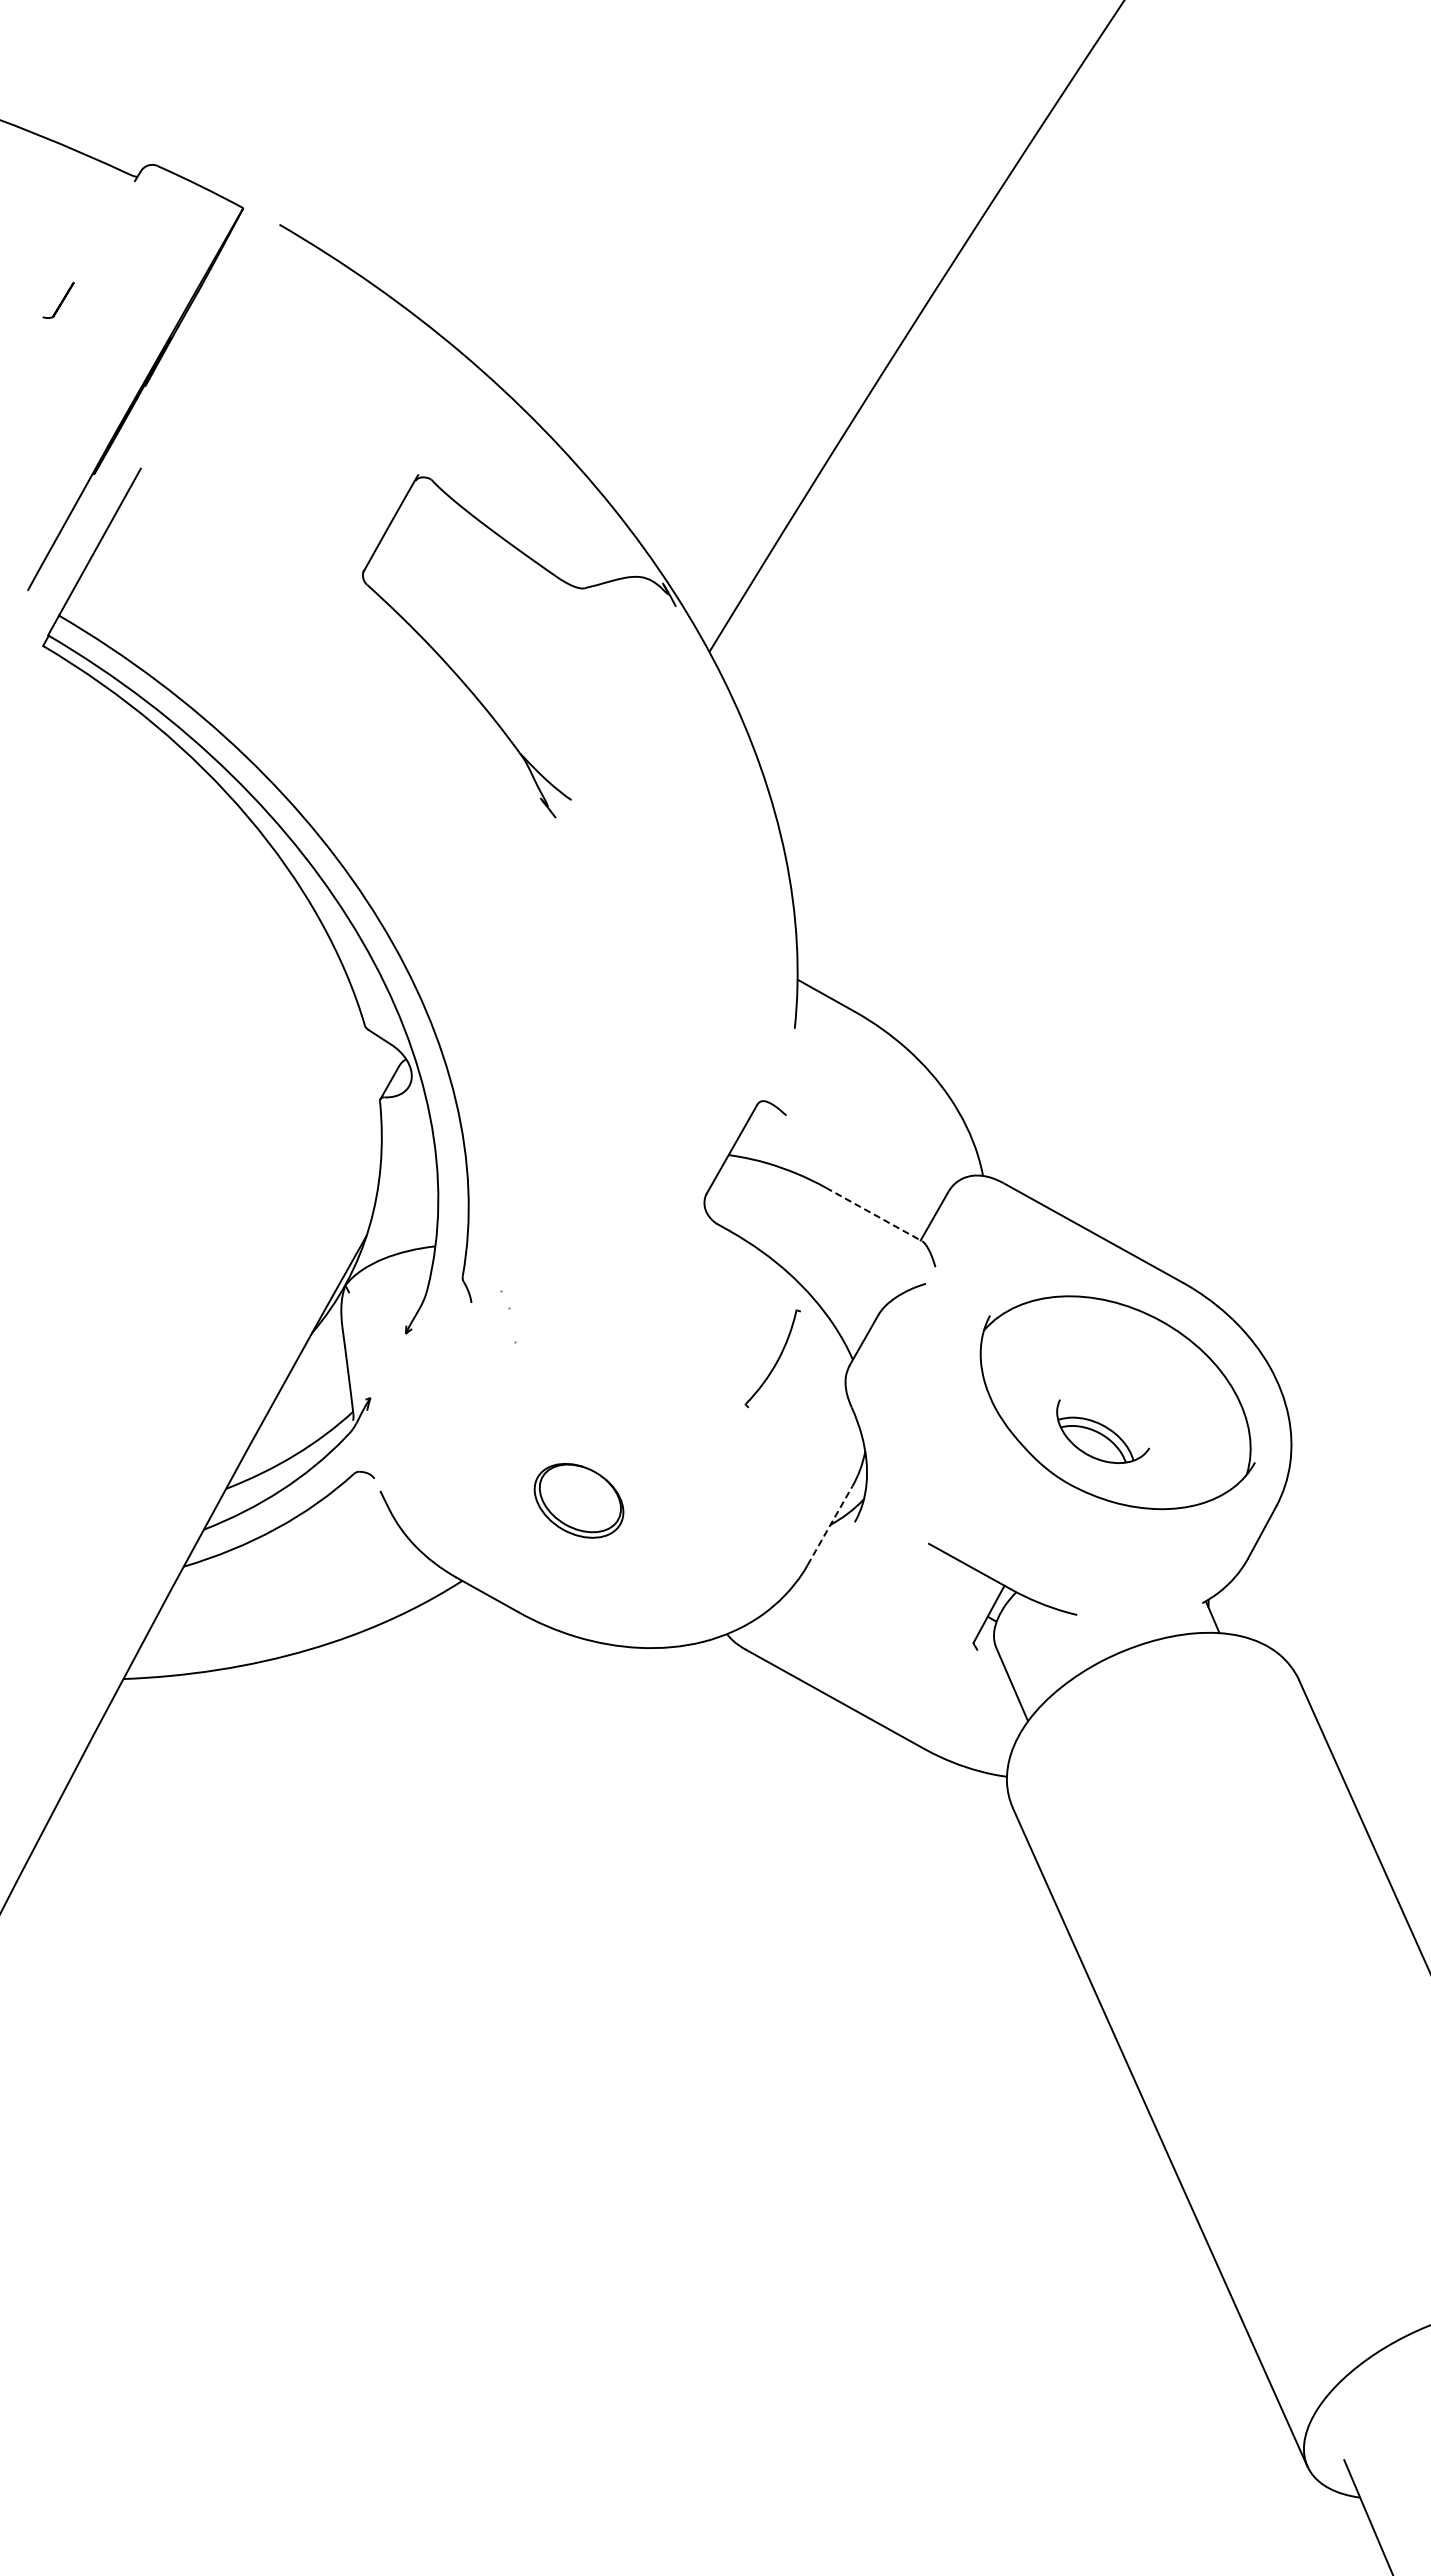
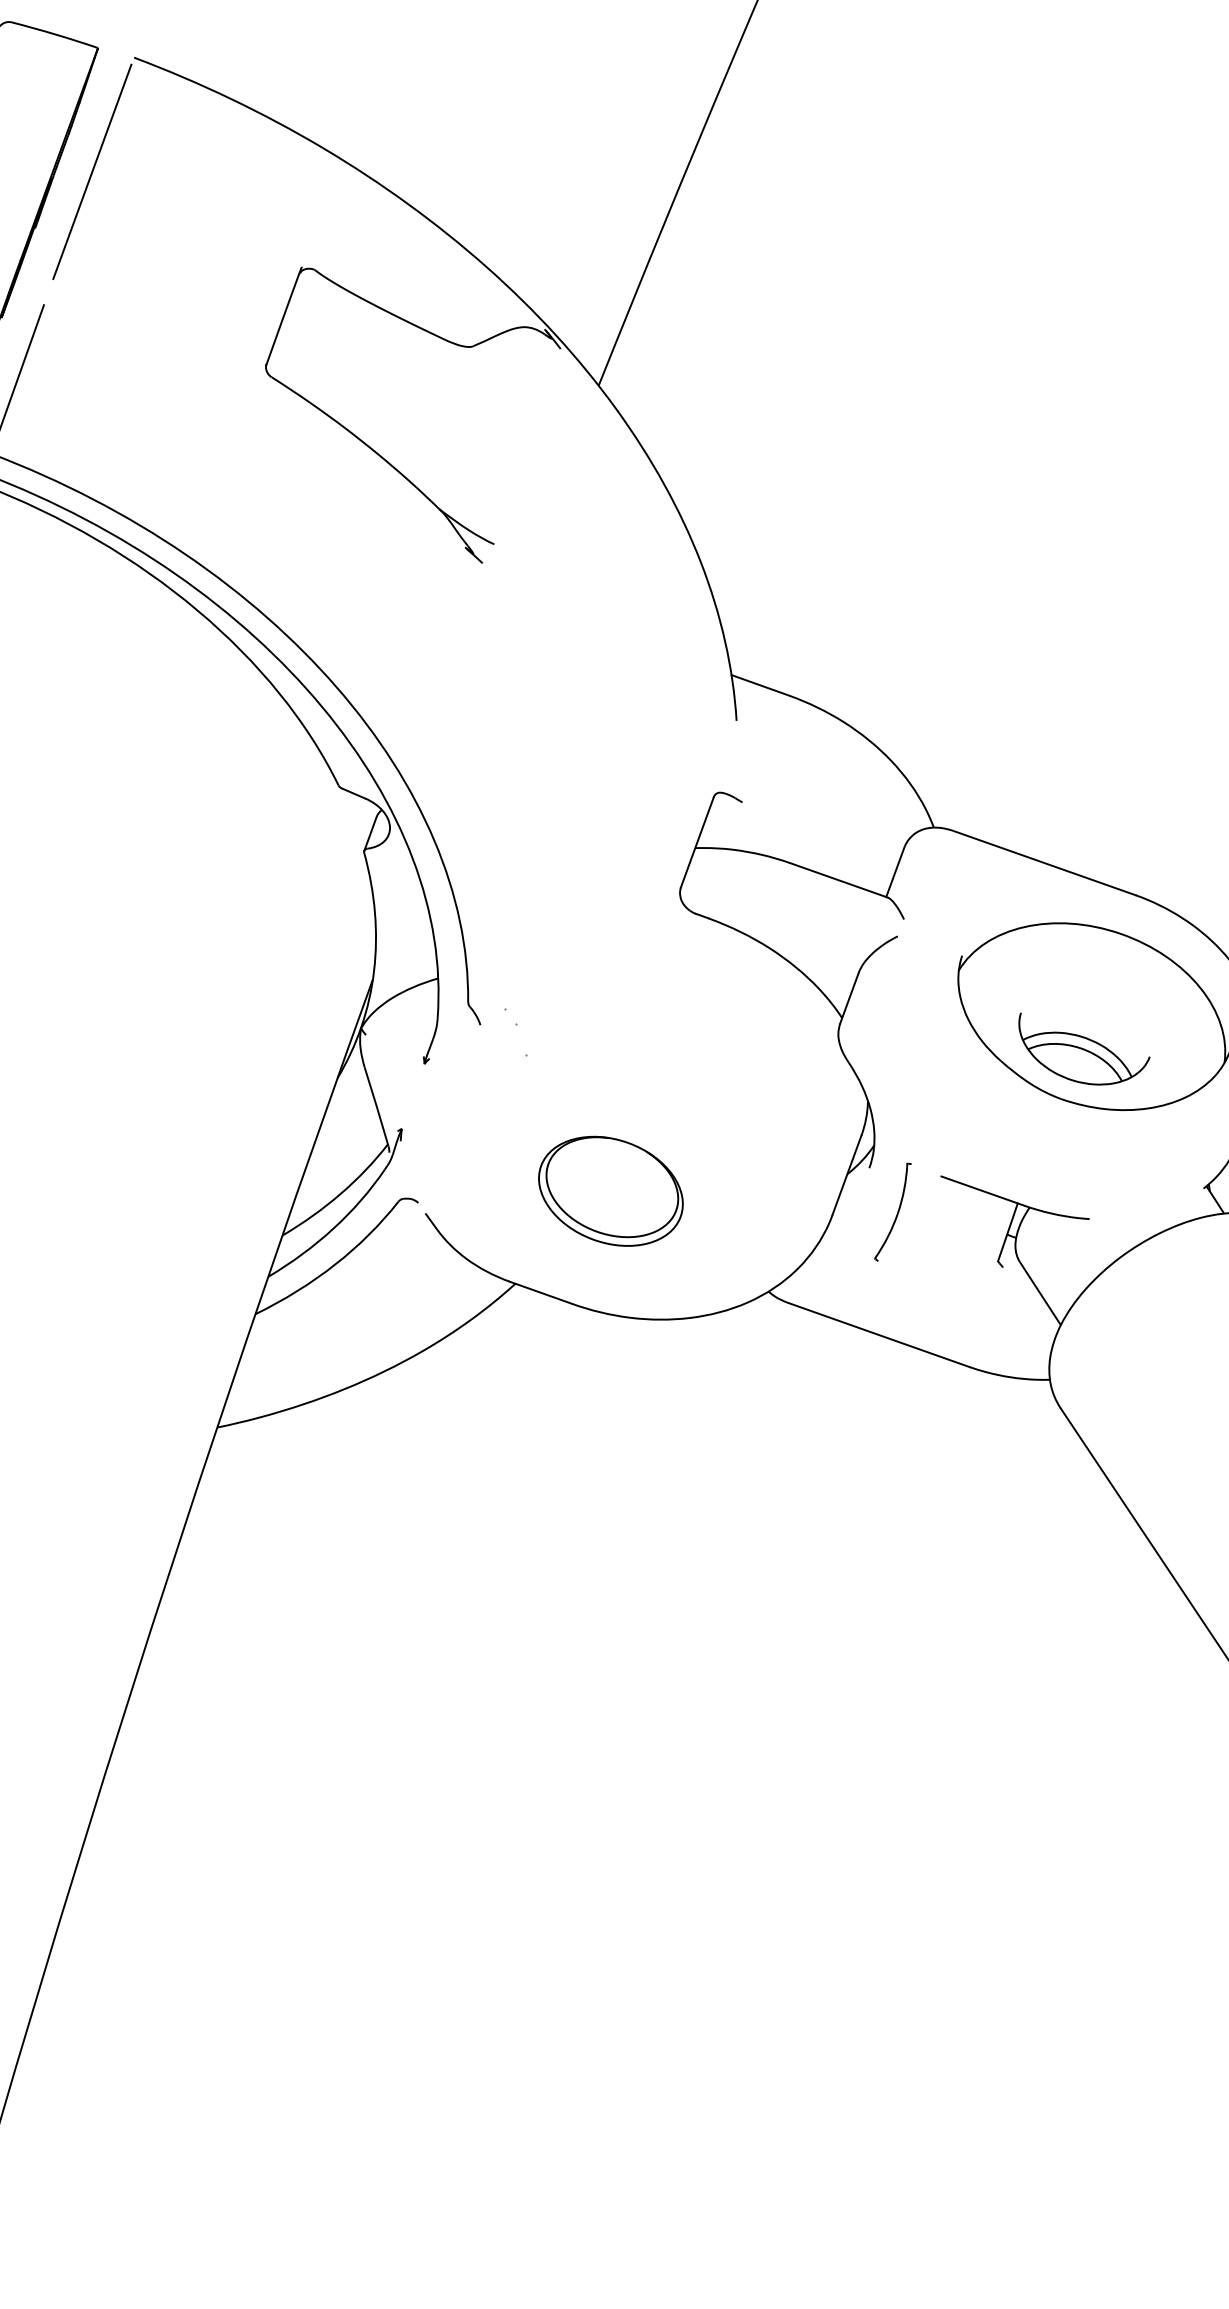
line: (215, 336) -> (92, 171), added
line: (874, 1214) -> (839, 880), dashed -> solid
part: (772, 1358) -> (892, 1211), moved
part: (1102, 1431) -> (1084, 1045), size x1.43
part: (578, 1500) -> (610, 1191), size x1.67
line: (830, 1525) -> (847, 1174), dashed -> solid

